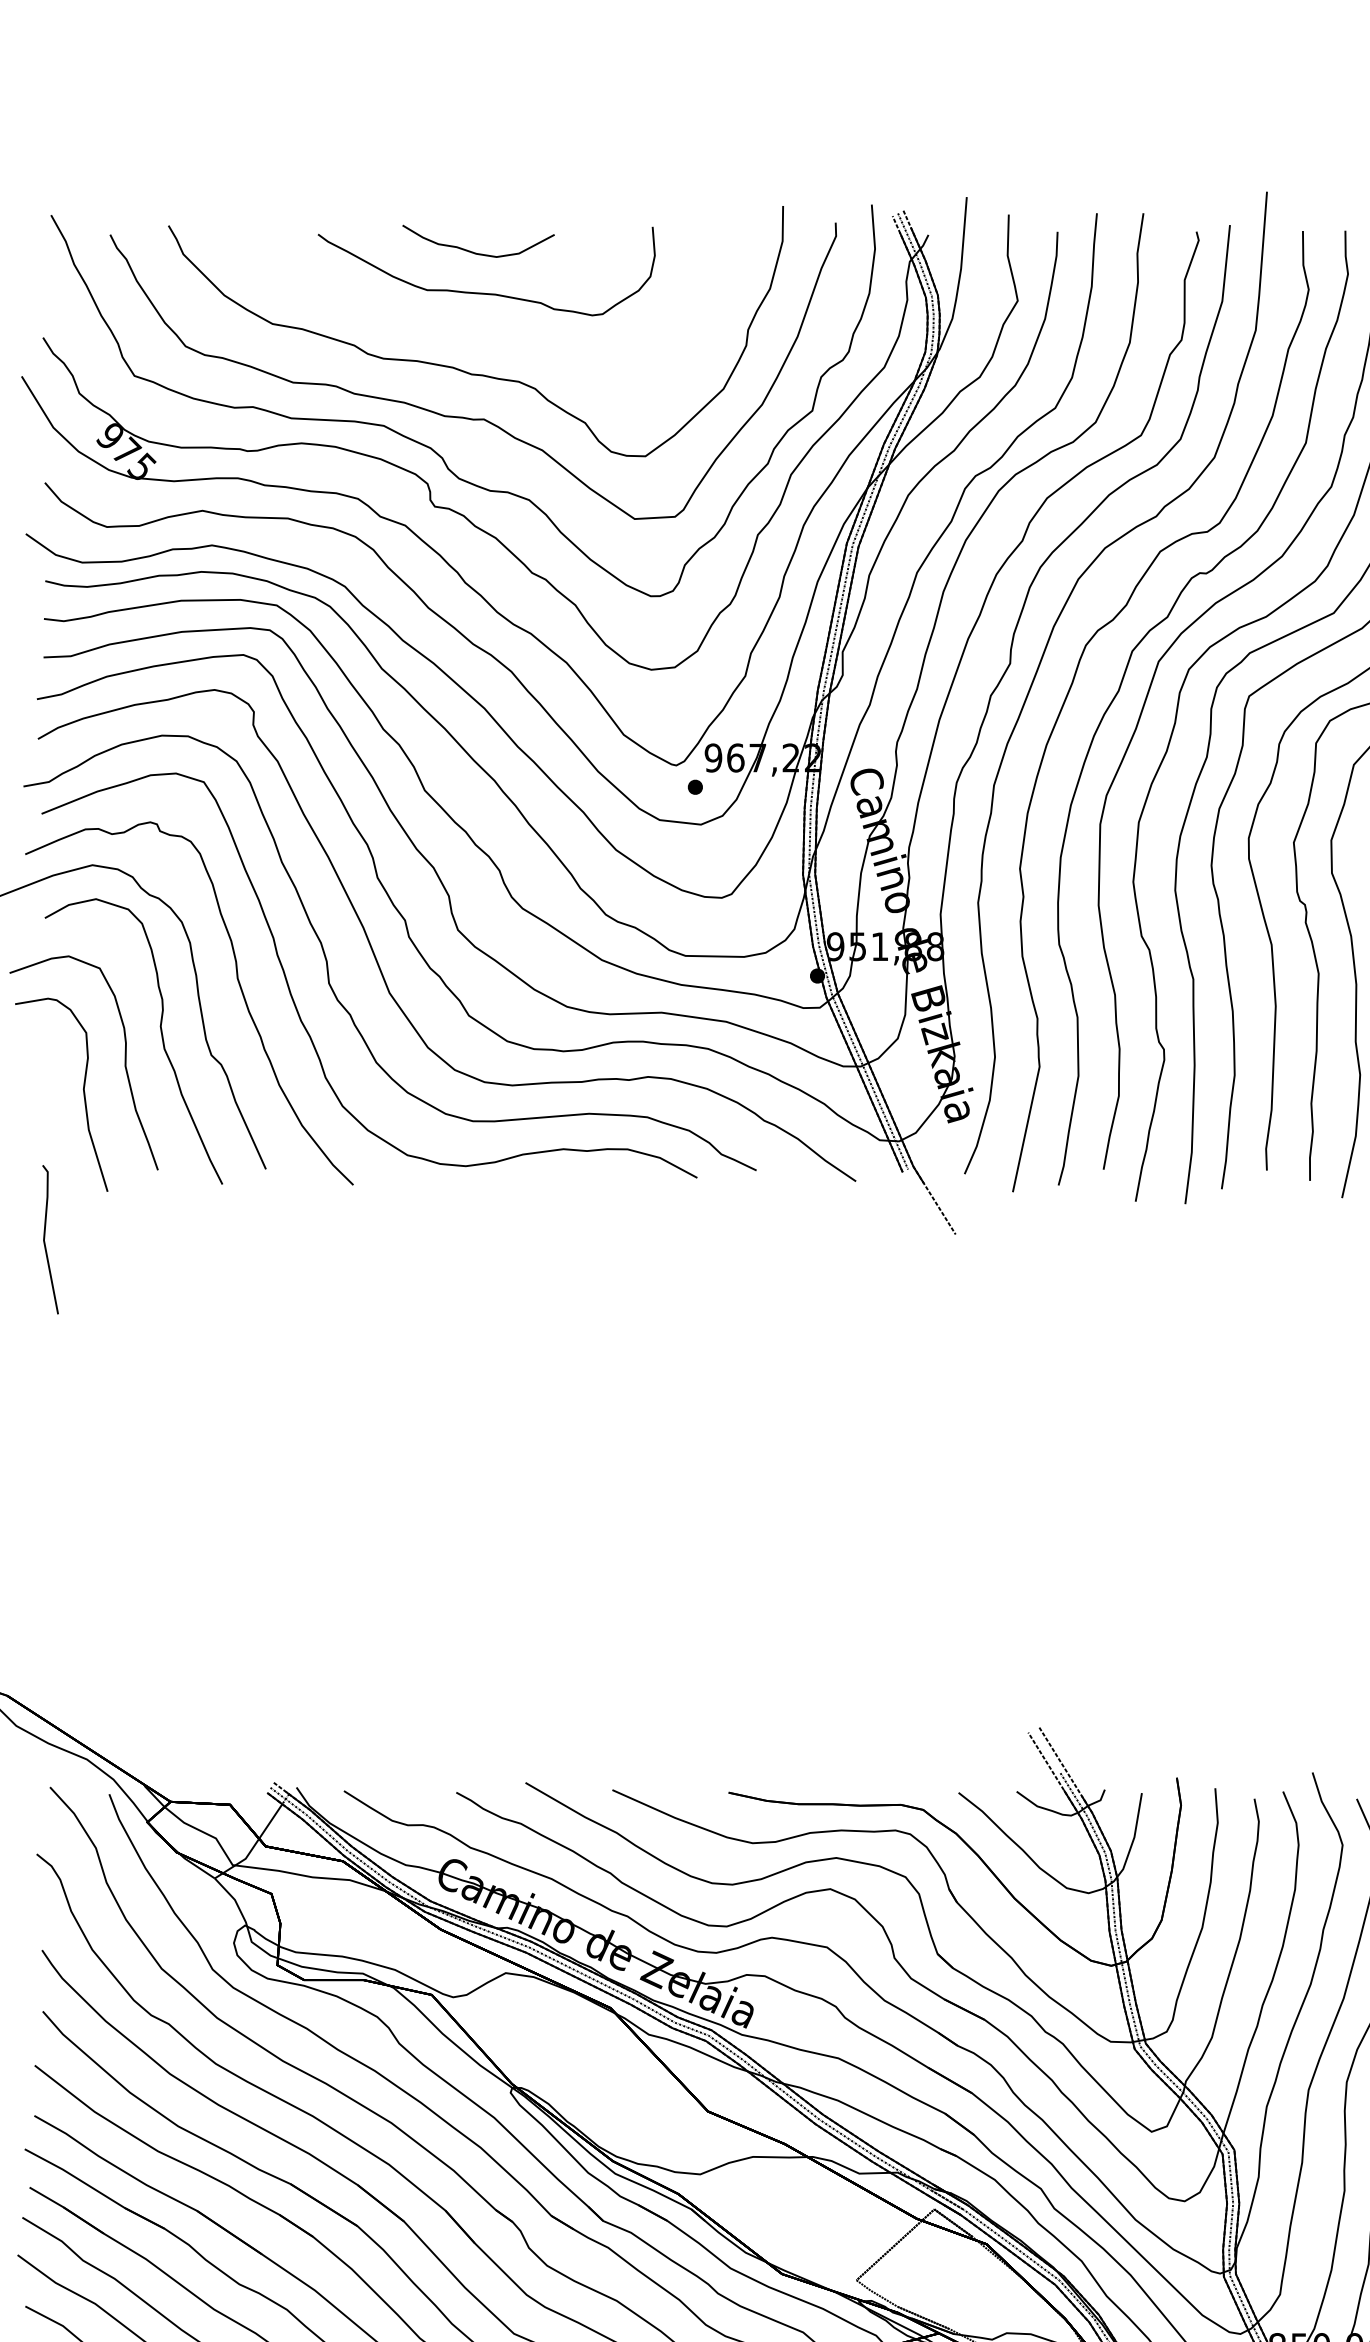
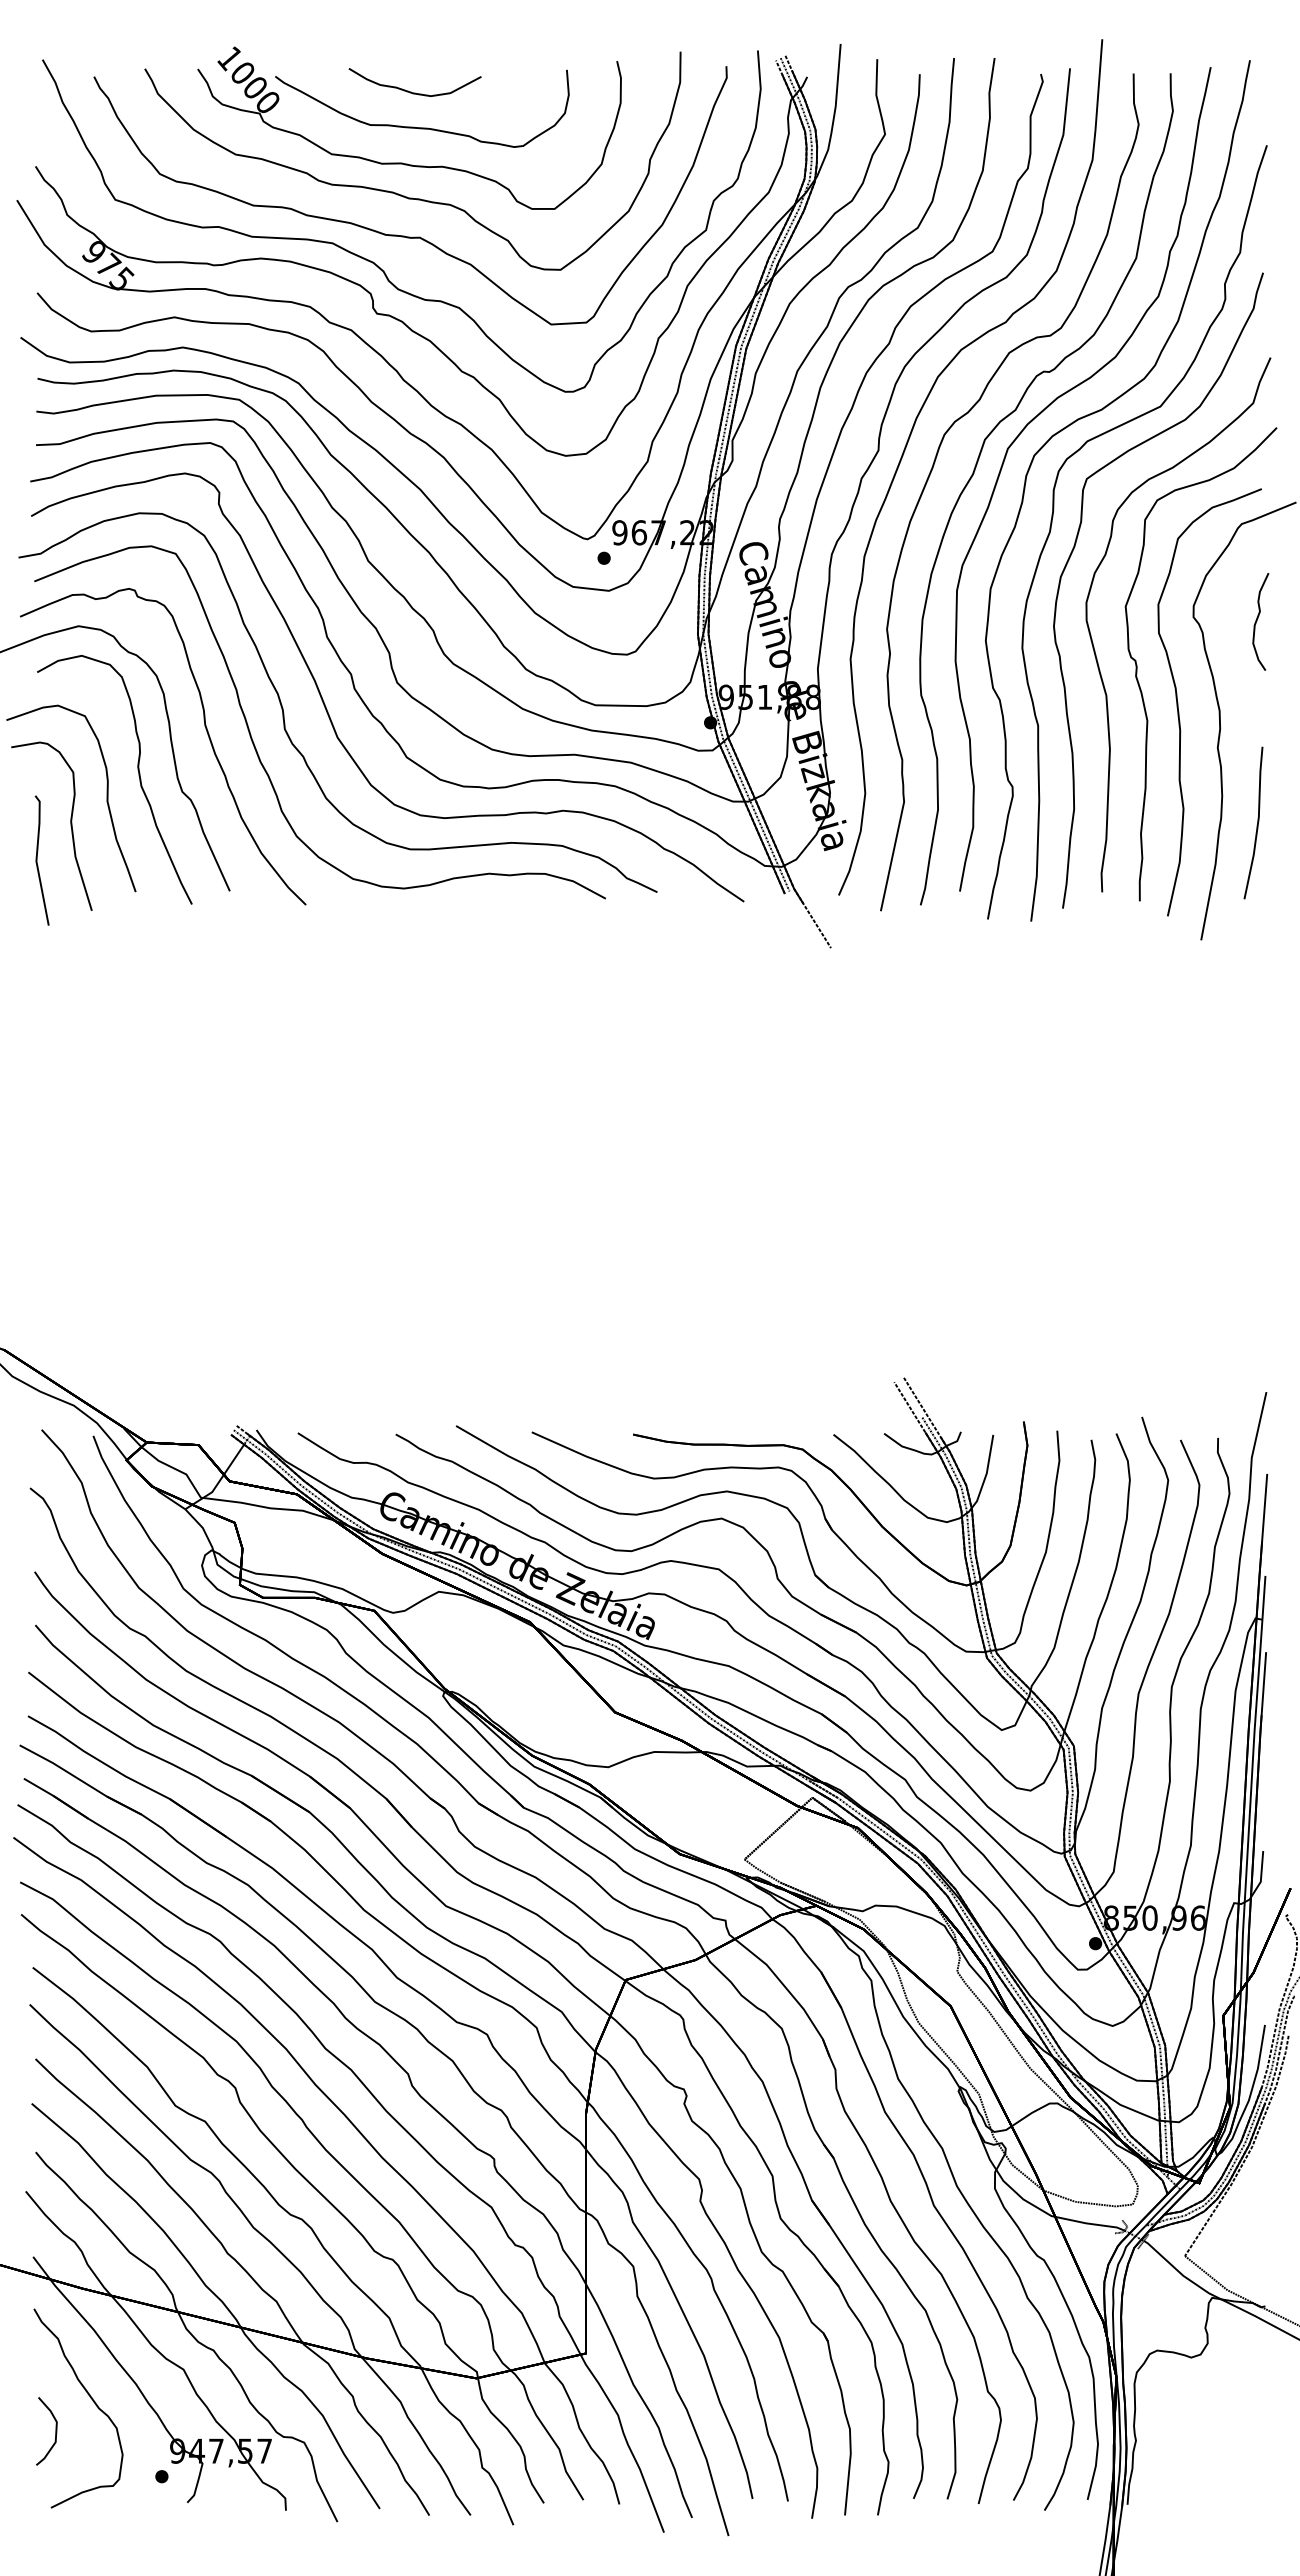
part: (464, 333) -> (402, 162), added
line: (45, 1239) -> (37, 860), moved

